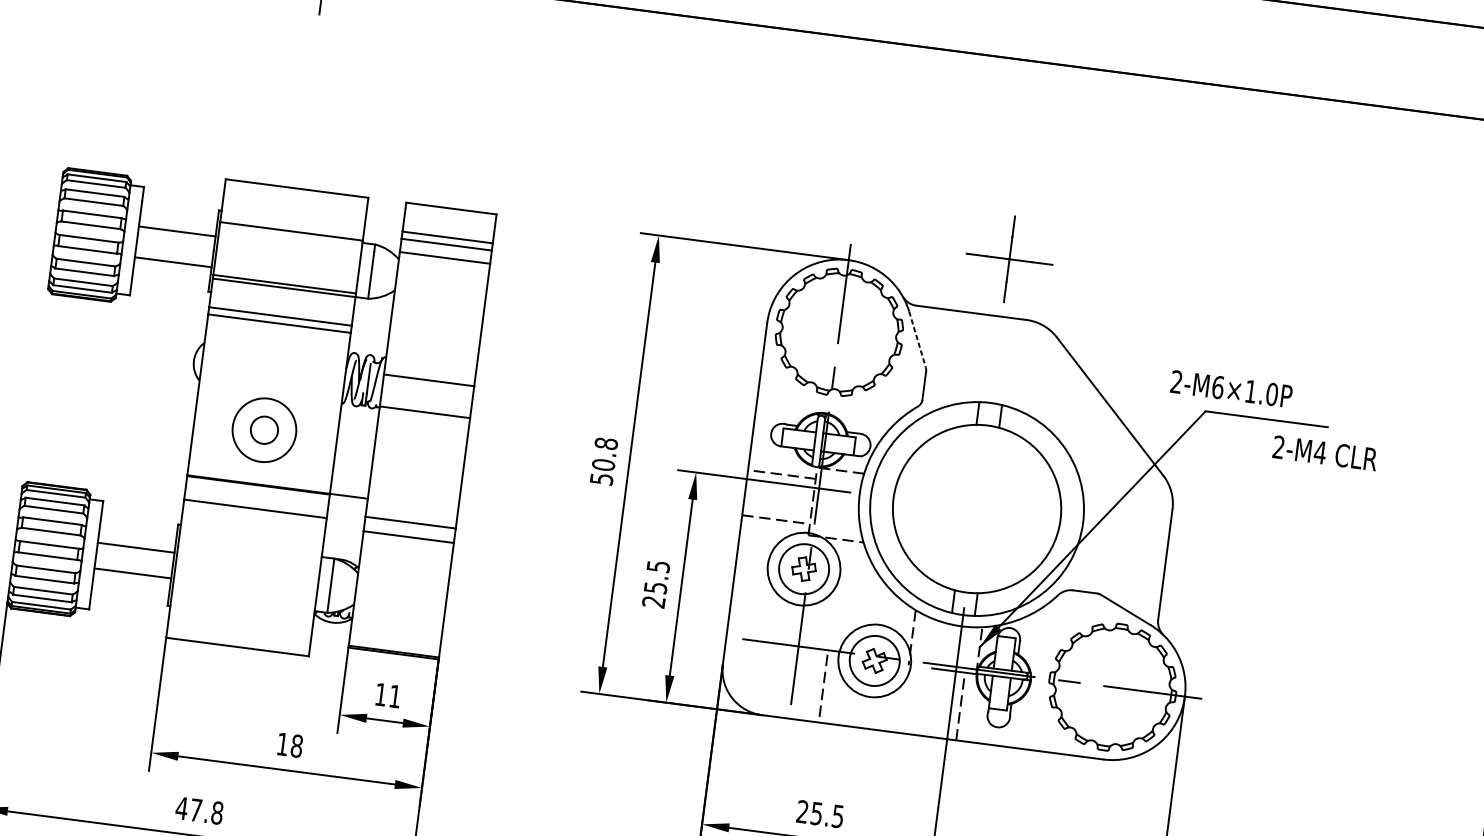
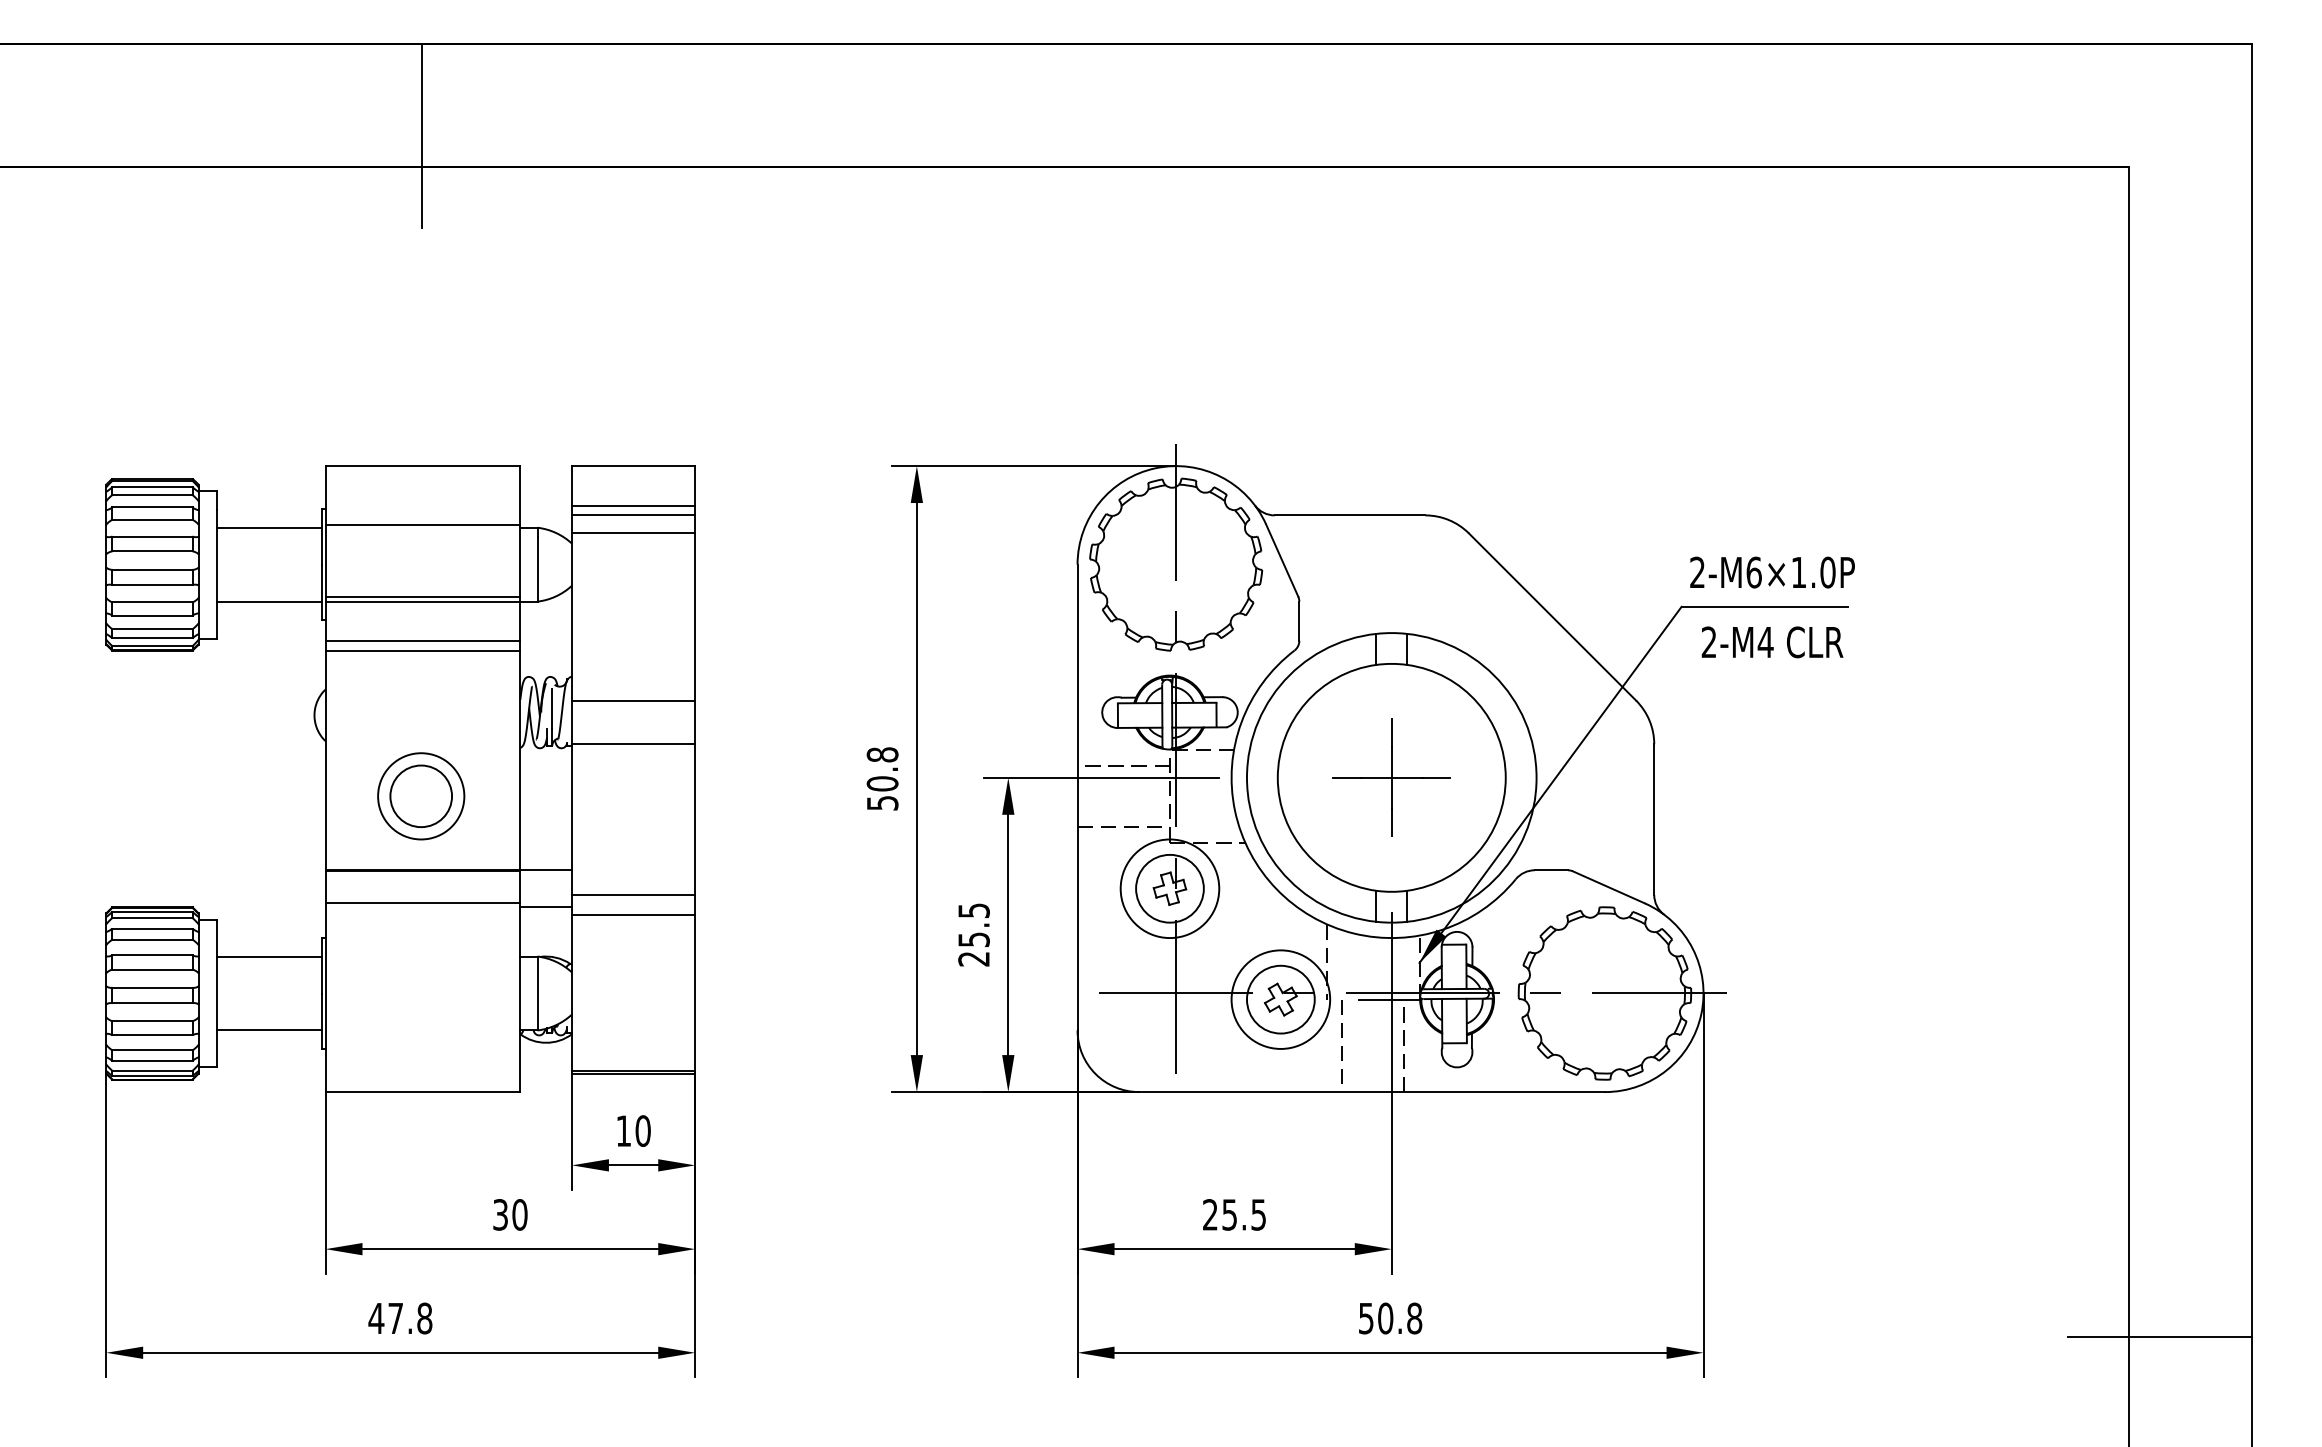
line: (177, 231) -> (269, 601), moved
part: (1009, 258) -> (1391, 777), moved
line: (173, 262) -> (269, 527), moved
line: (917, 340) -> (1282, 561), dashed -> solid
text: (1231, 389) -> (1772, 572), moved
circle: (264, 430) -> (421, 796), size x1.67
text: (1325, 453) -> (1772, 642), moved
line: (345, 523) -> (546, 907), added
line: (136, 547) -> (269, 1030), moved
line: (132, 573) -> (269, 956), moved
line: (823, 682) -> (1341, 1037), moved
text: (394, 696) -> (642, 1130), 11 -> 10
text: (290, 745) -> (510, 1214), 18 -> 30

